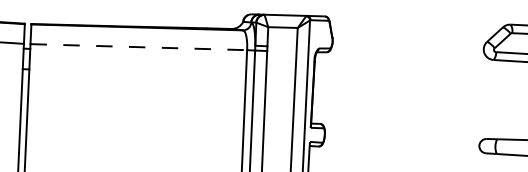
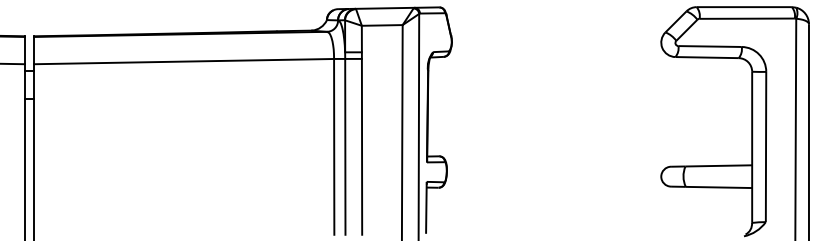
line: (139, 47) -> (184, 61), dashed -> solid

